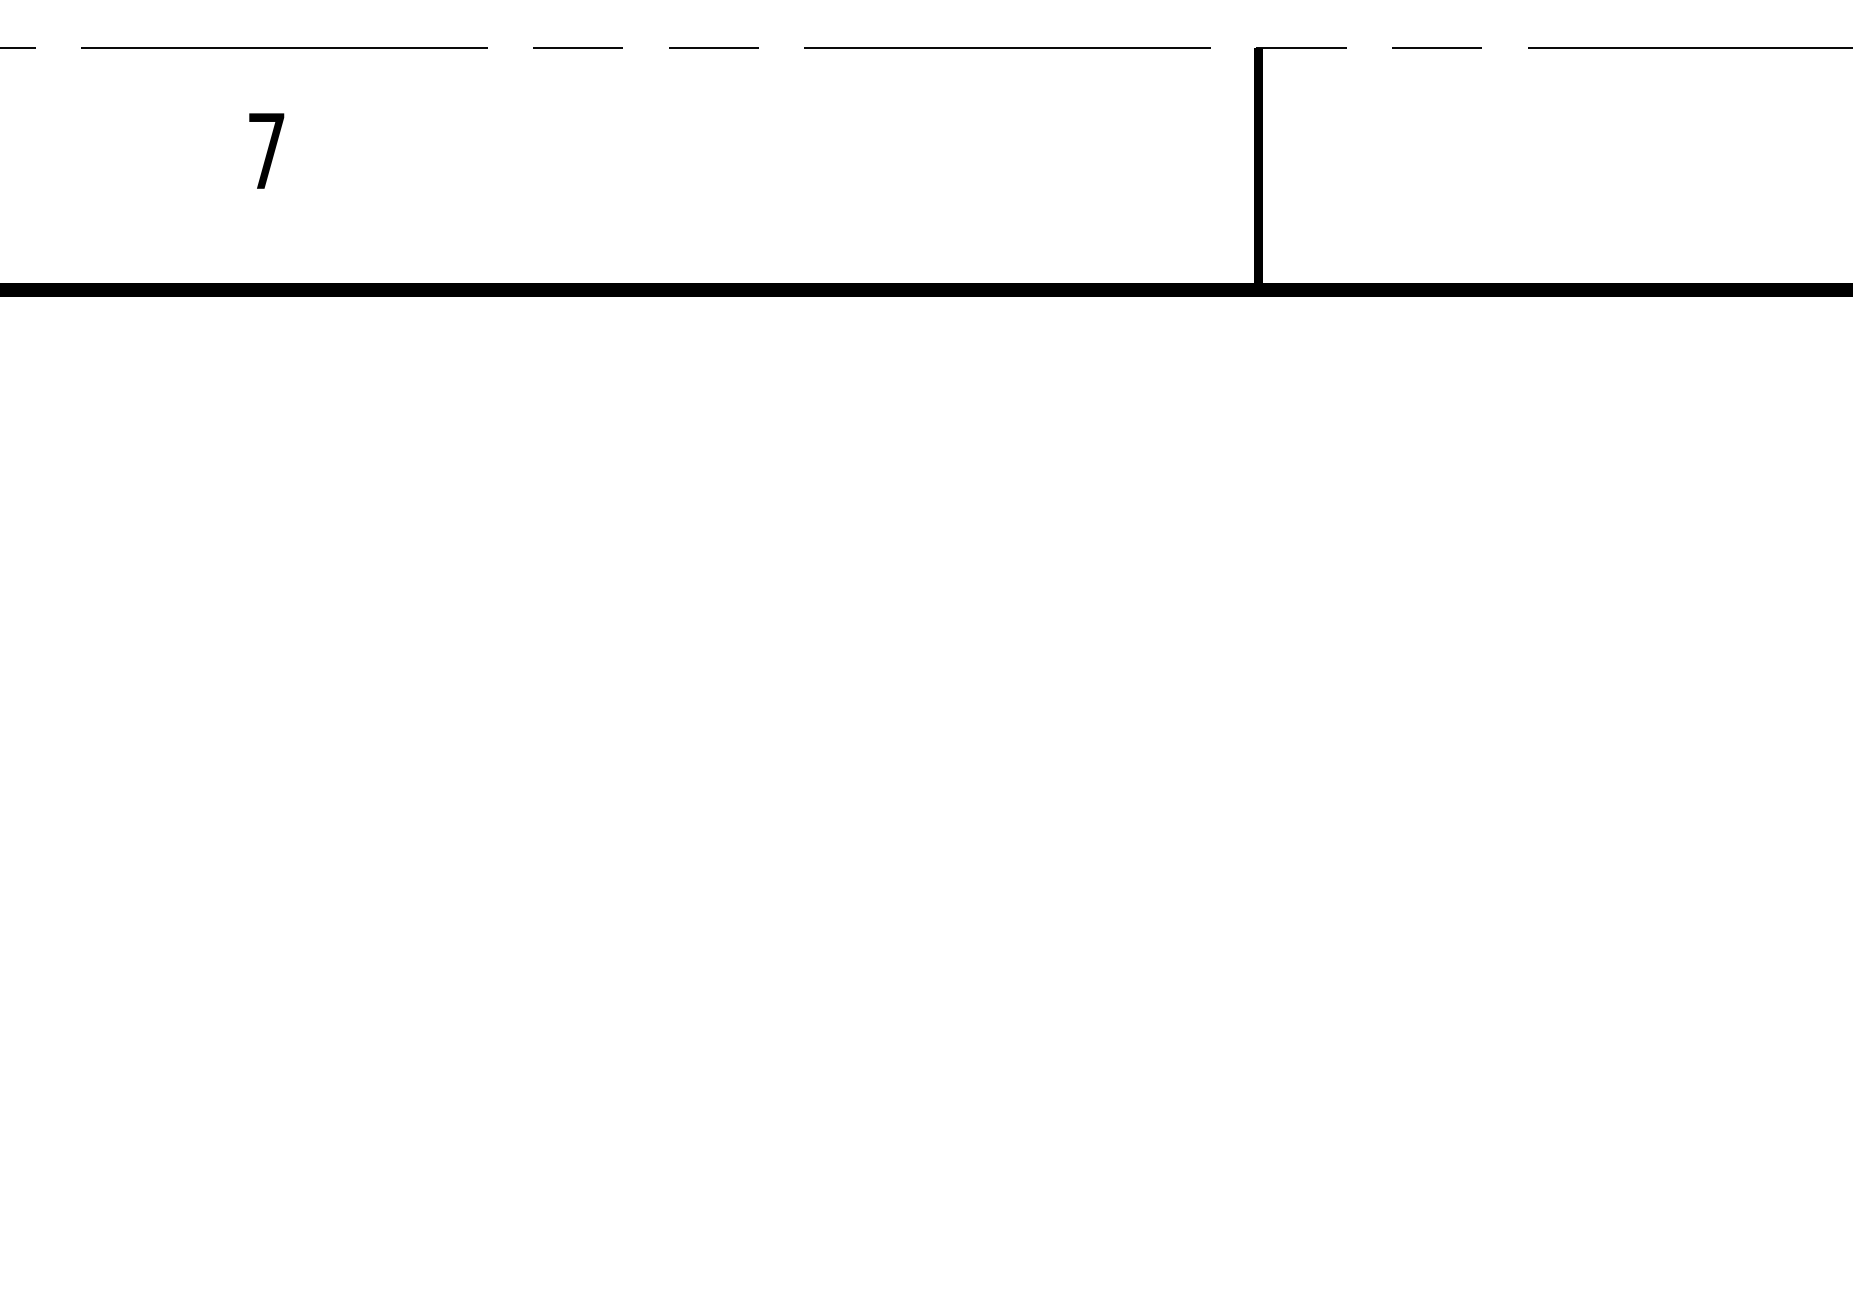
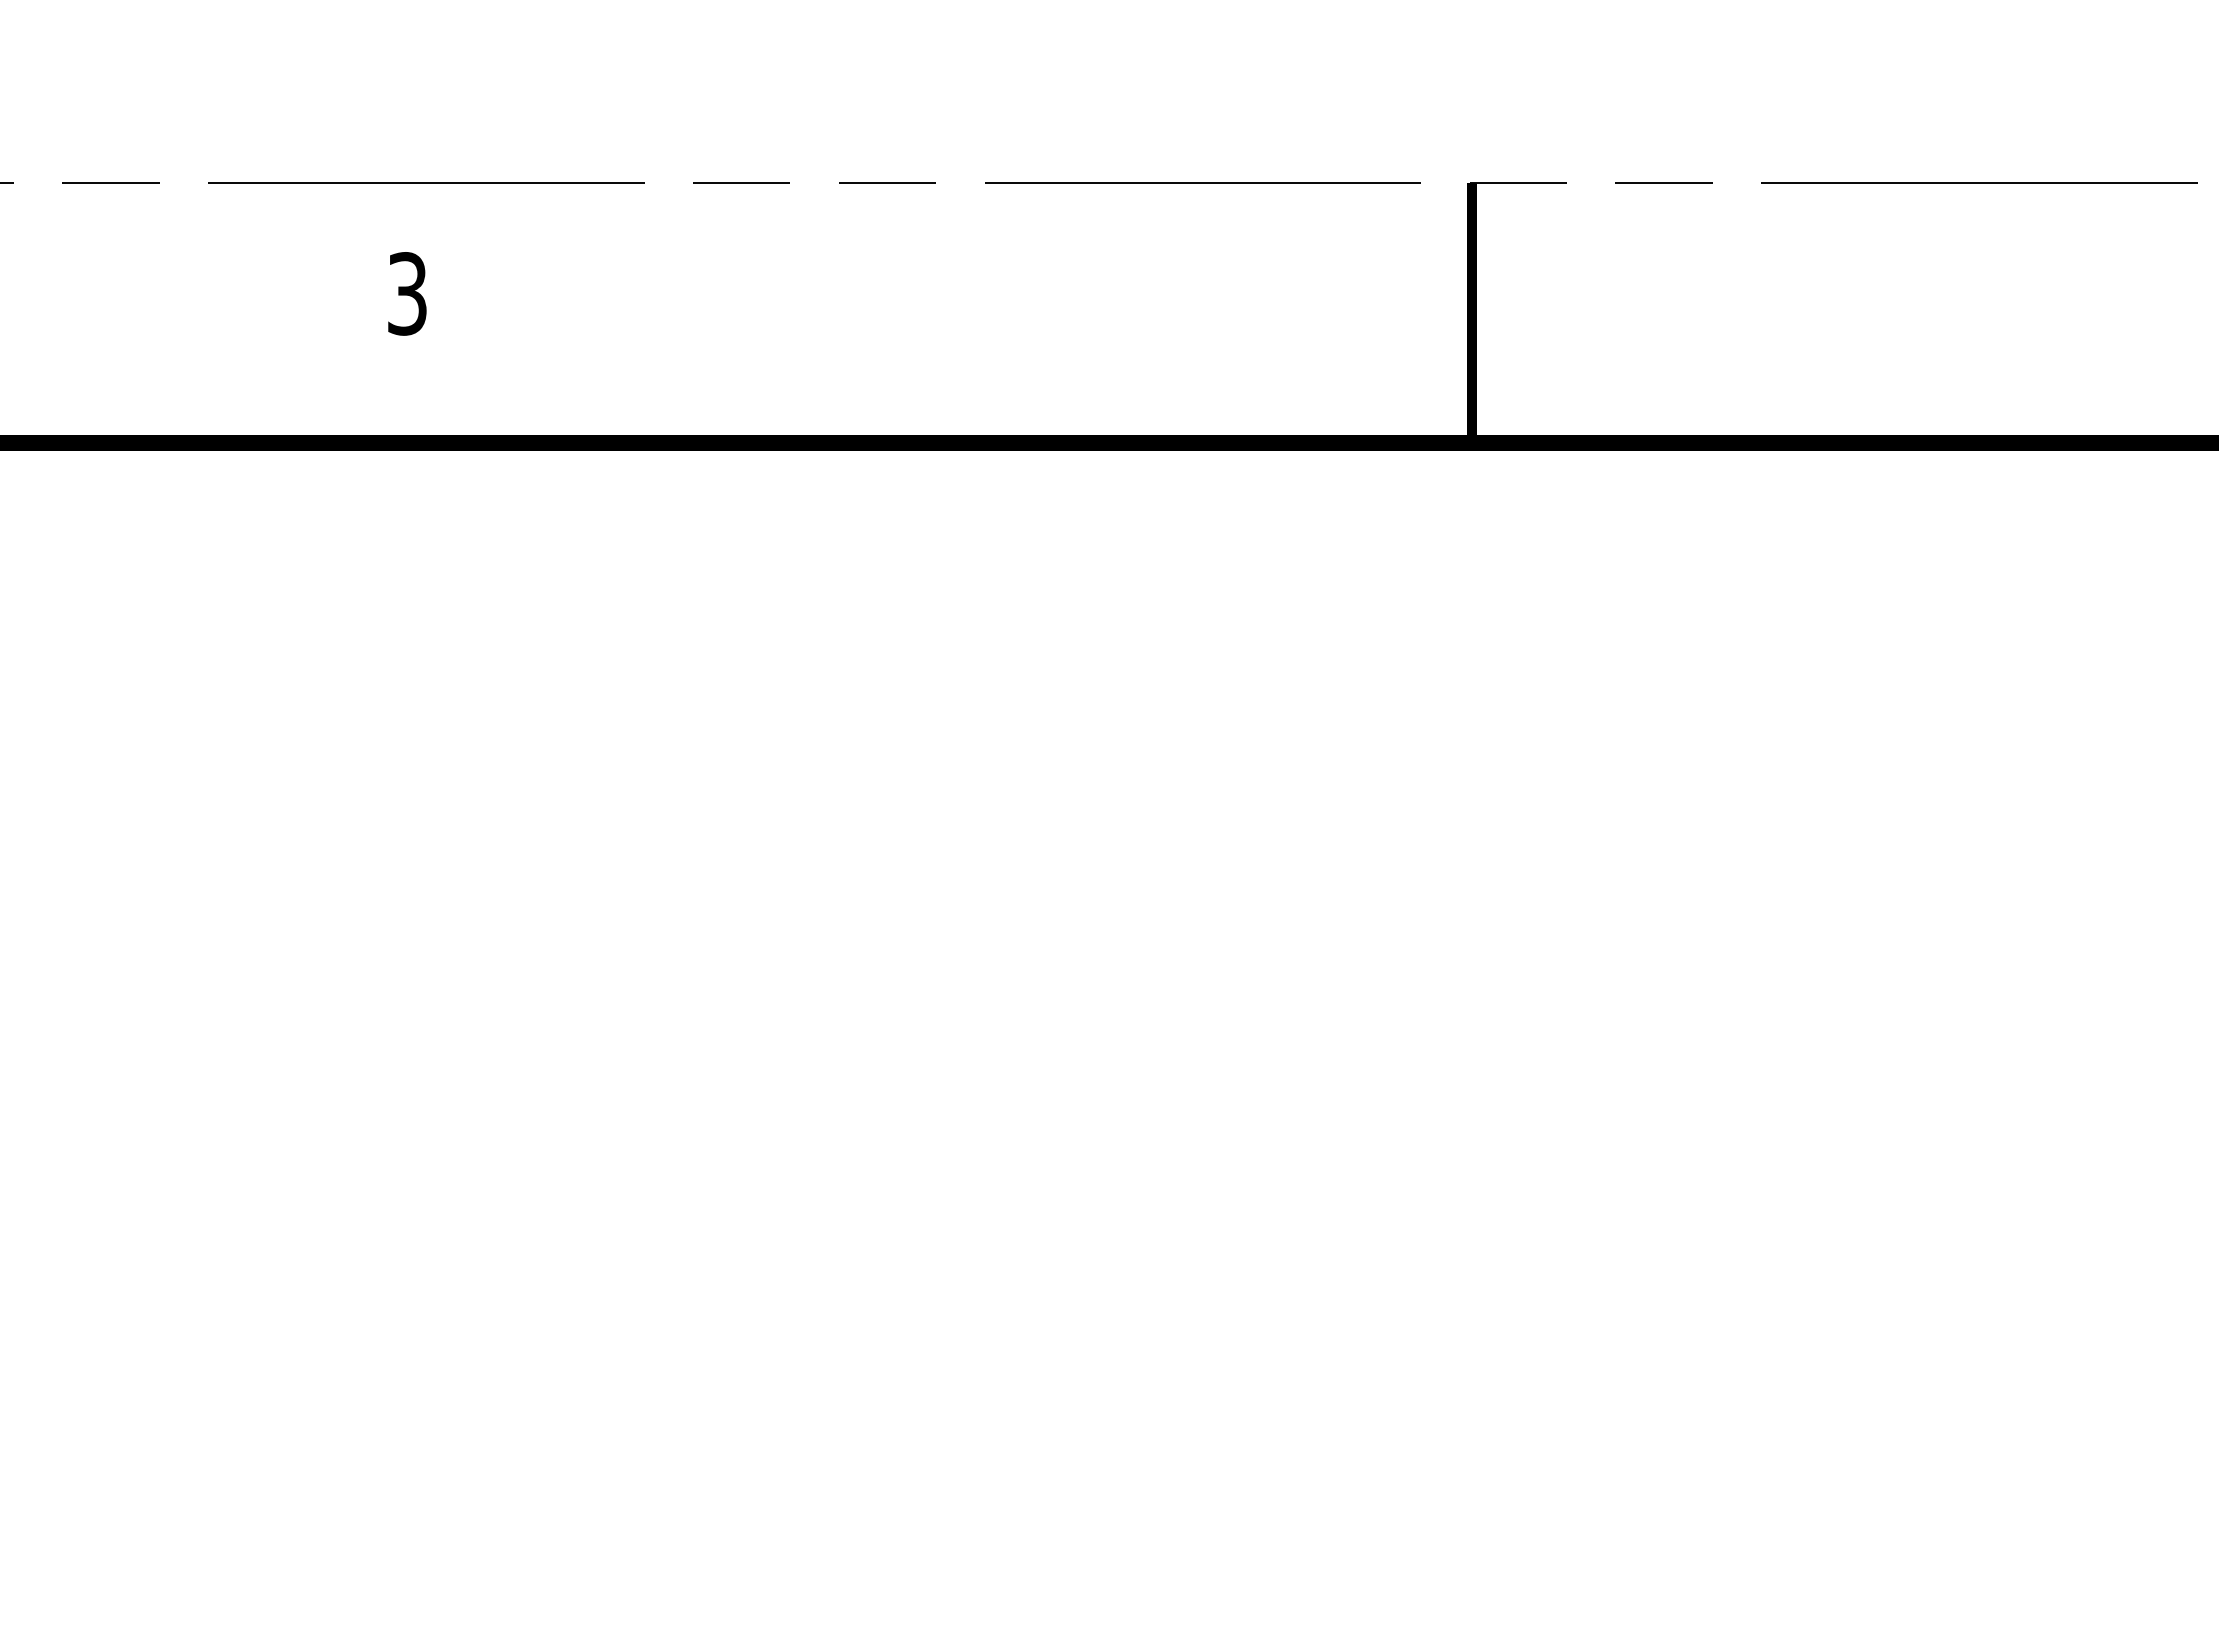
text: (266, 150) -> (407, 293), 7 -> 3

